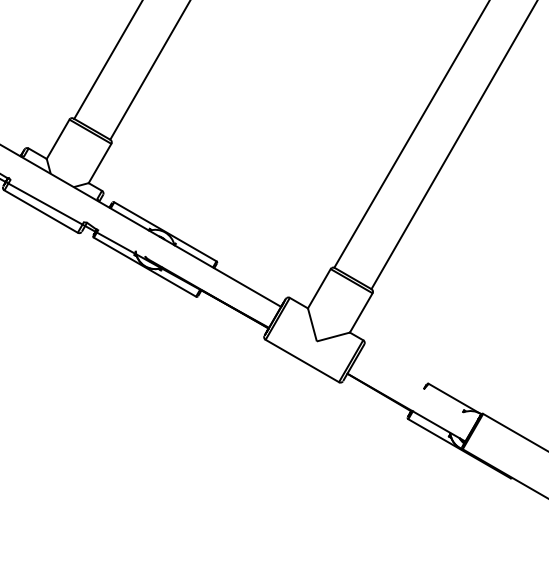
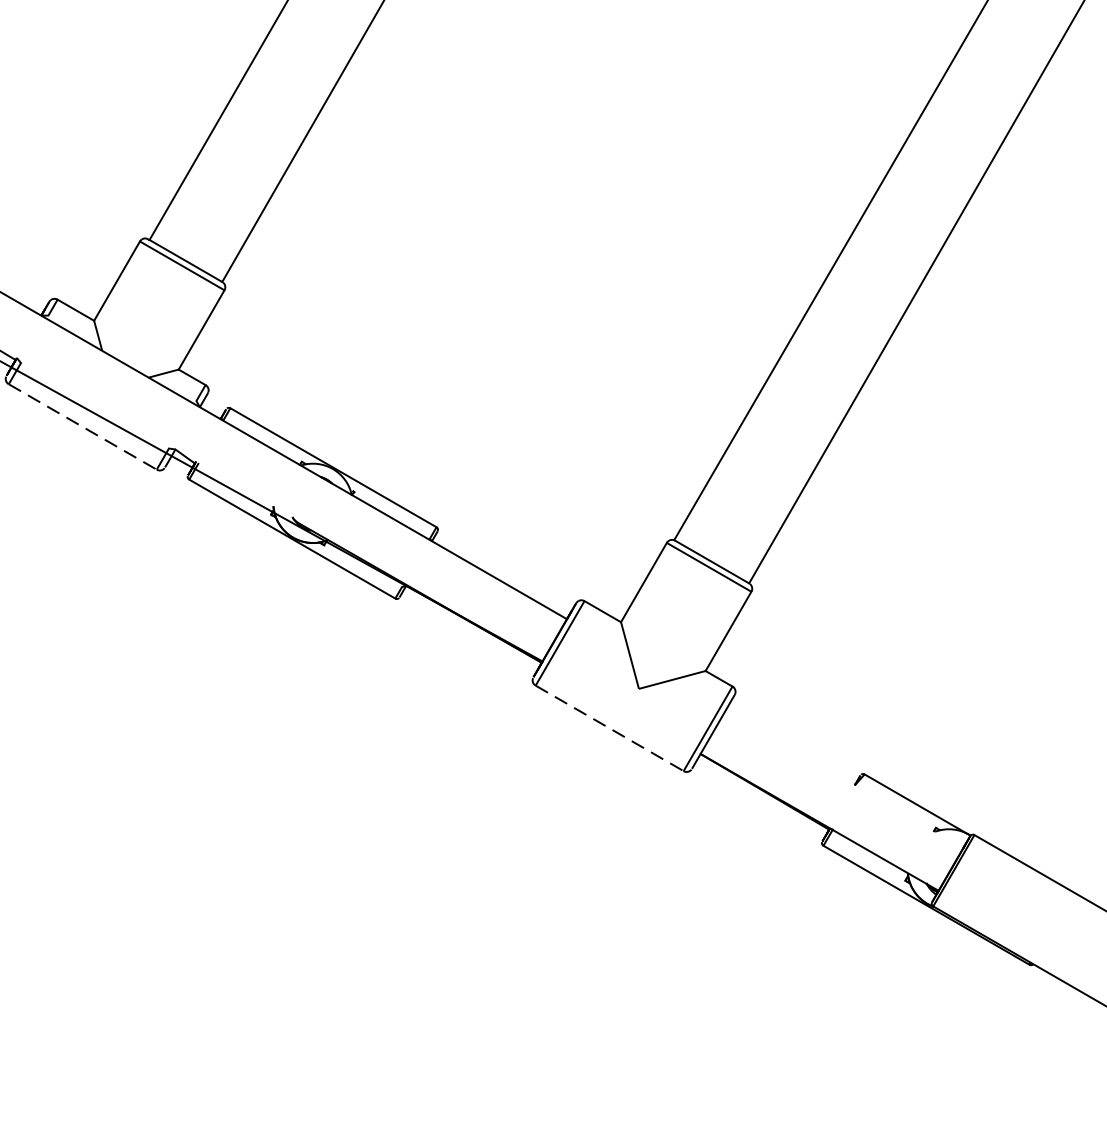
line: (41, 211) -> (83, 426), solid -> dashed
line: (302, 361) -> (609, 729), solid -> dashed

